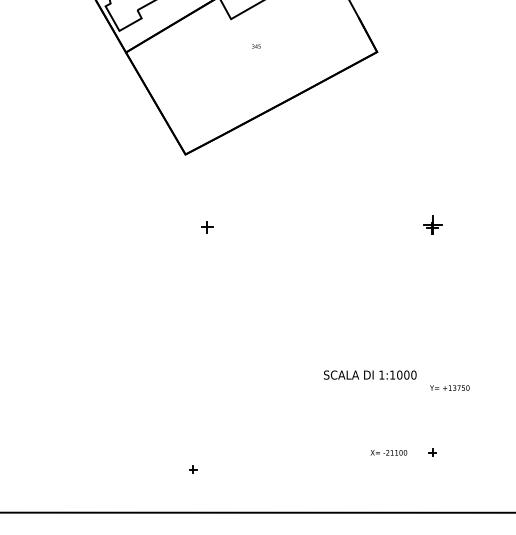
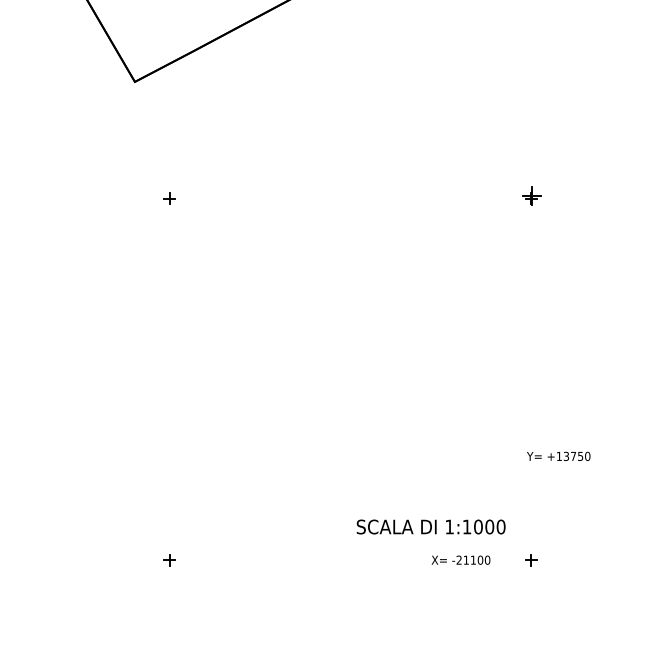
part: (433, 225) -> (532, 195), size x0.62
part: (207, 227) -> (170, 198), size x0.62
text: (370, 374) -> (431, 526), moved
part: (193, 469) -> (170, 559), moved

